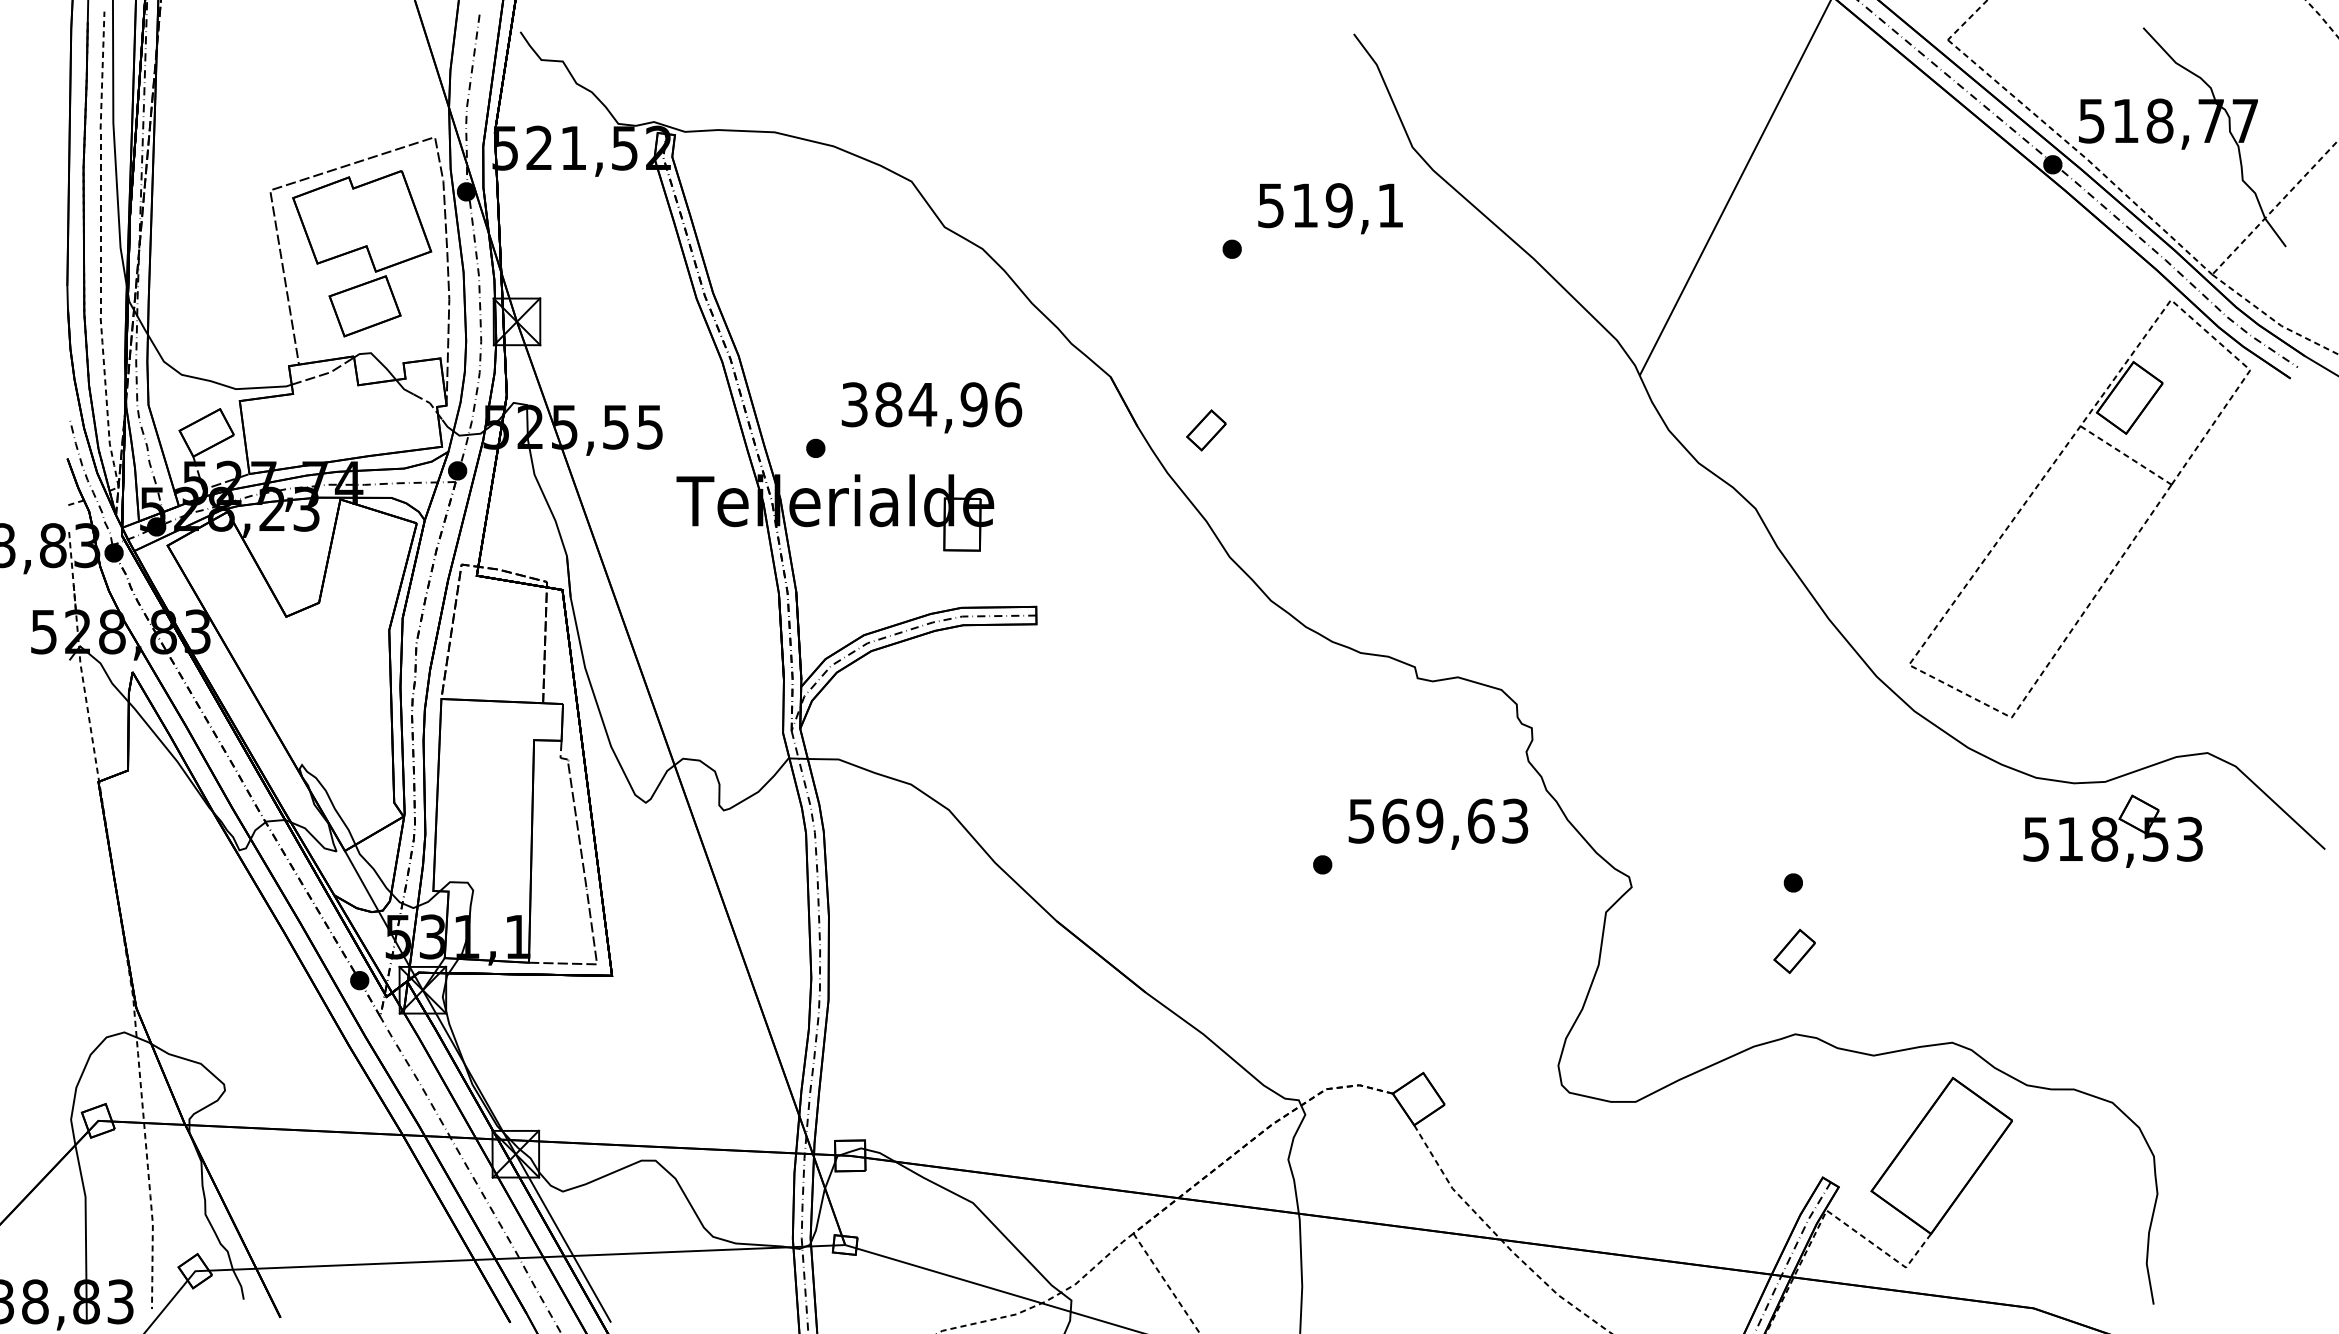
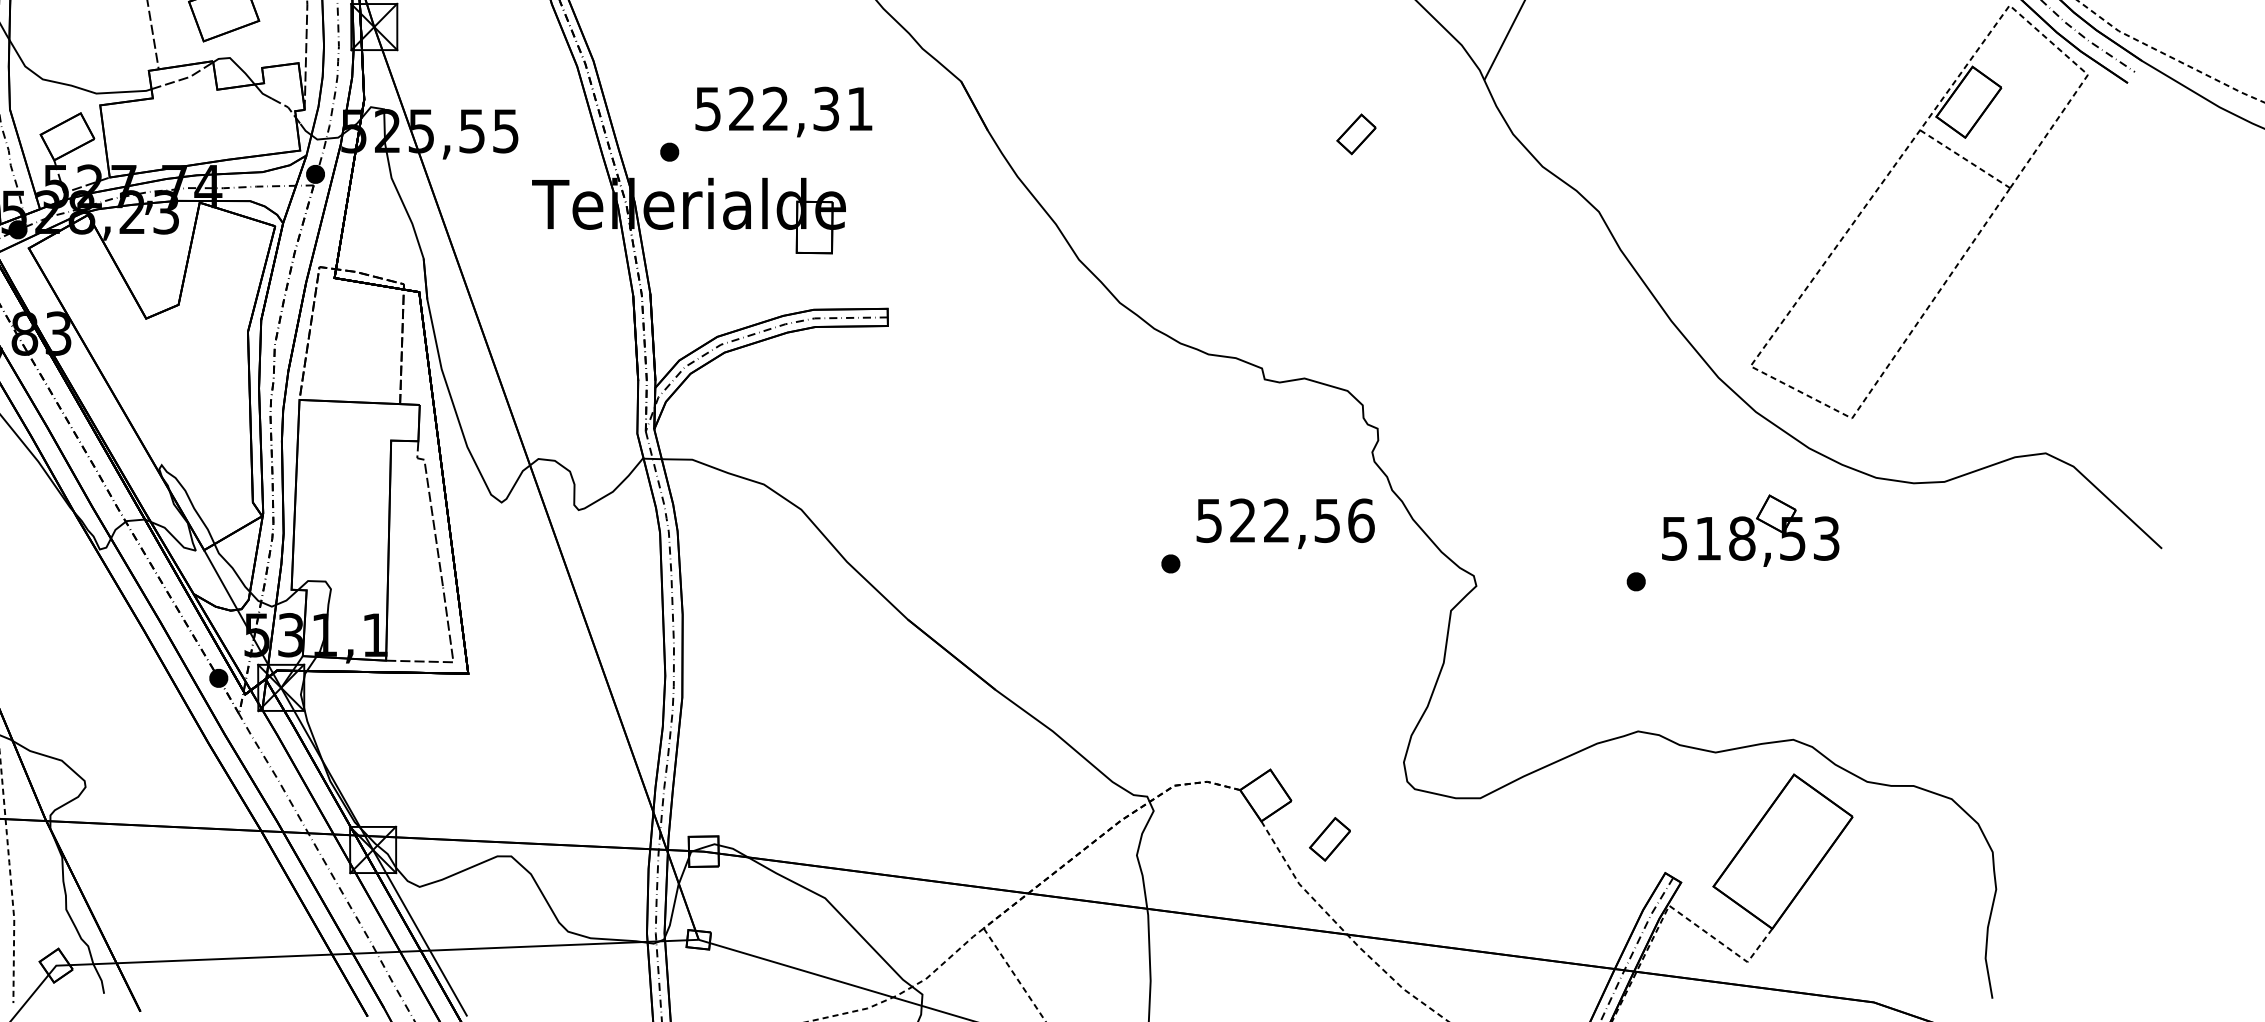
text: (932, 404) -> (785, 108), 384,96 -> 522,31
part: (1206, 430) -> (1356, 134), moved
text: (1455, 820) -> (1302, 520), 569,63 -> 522,56
part: (2112, 830) -> (1750, 529), moved
part: (1794, 950) -> (1329, 838), moved

